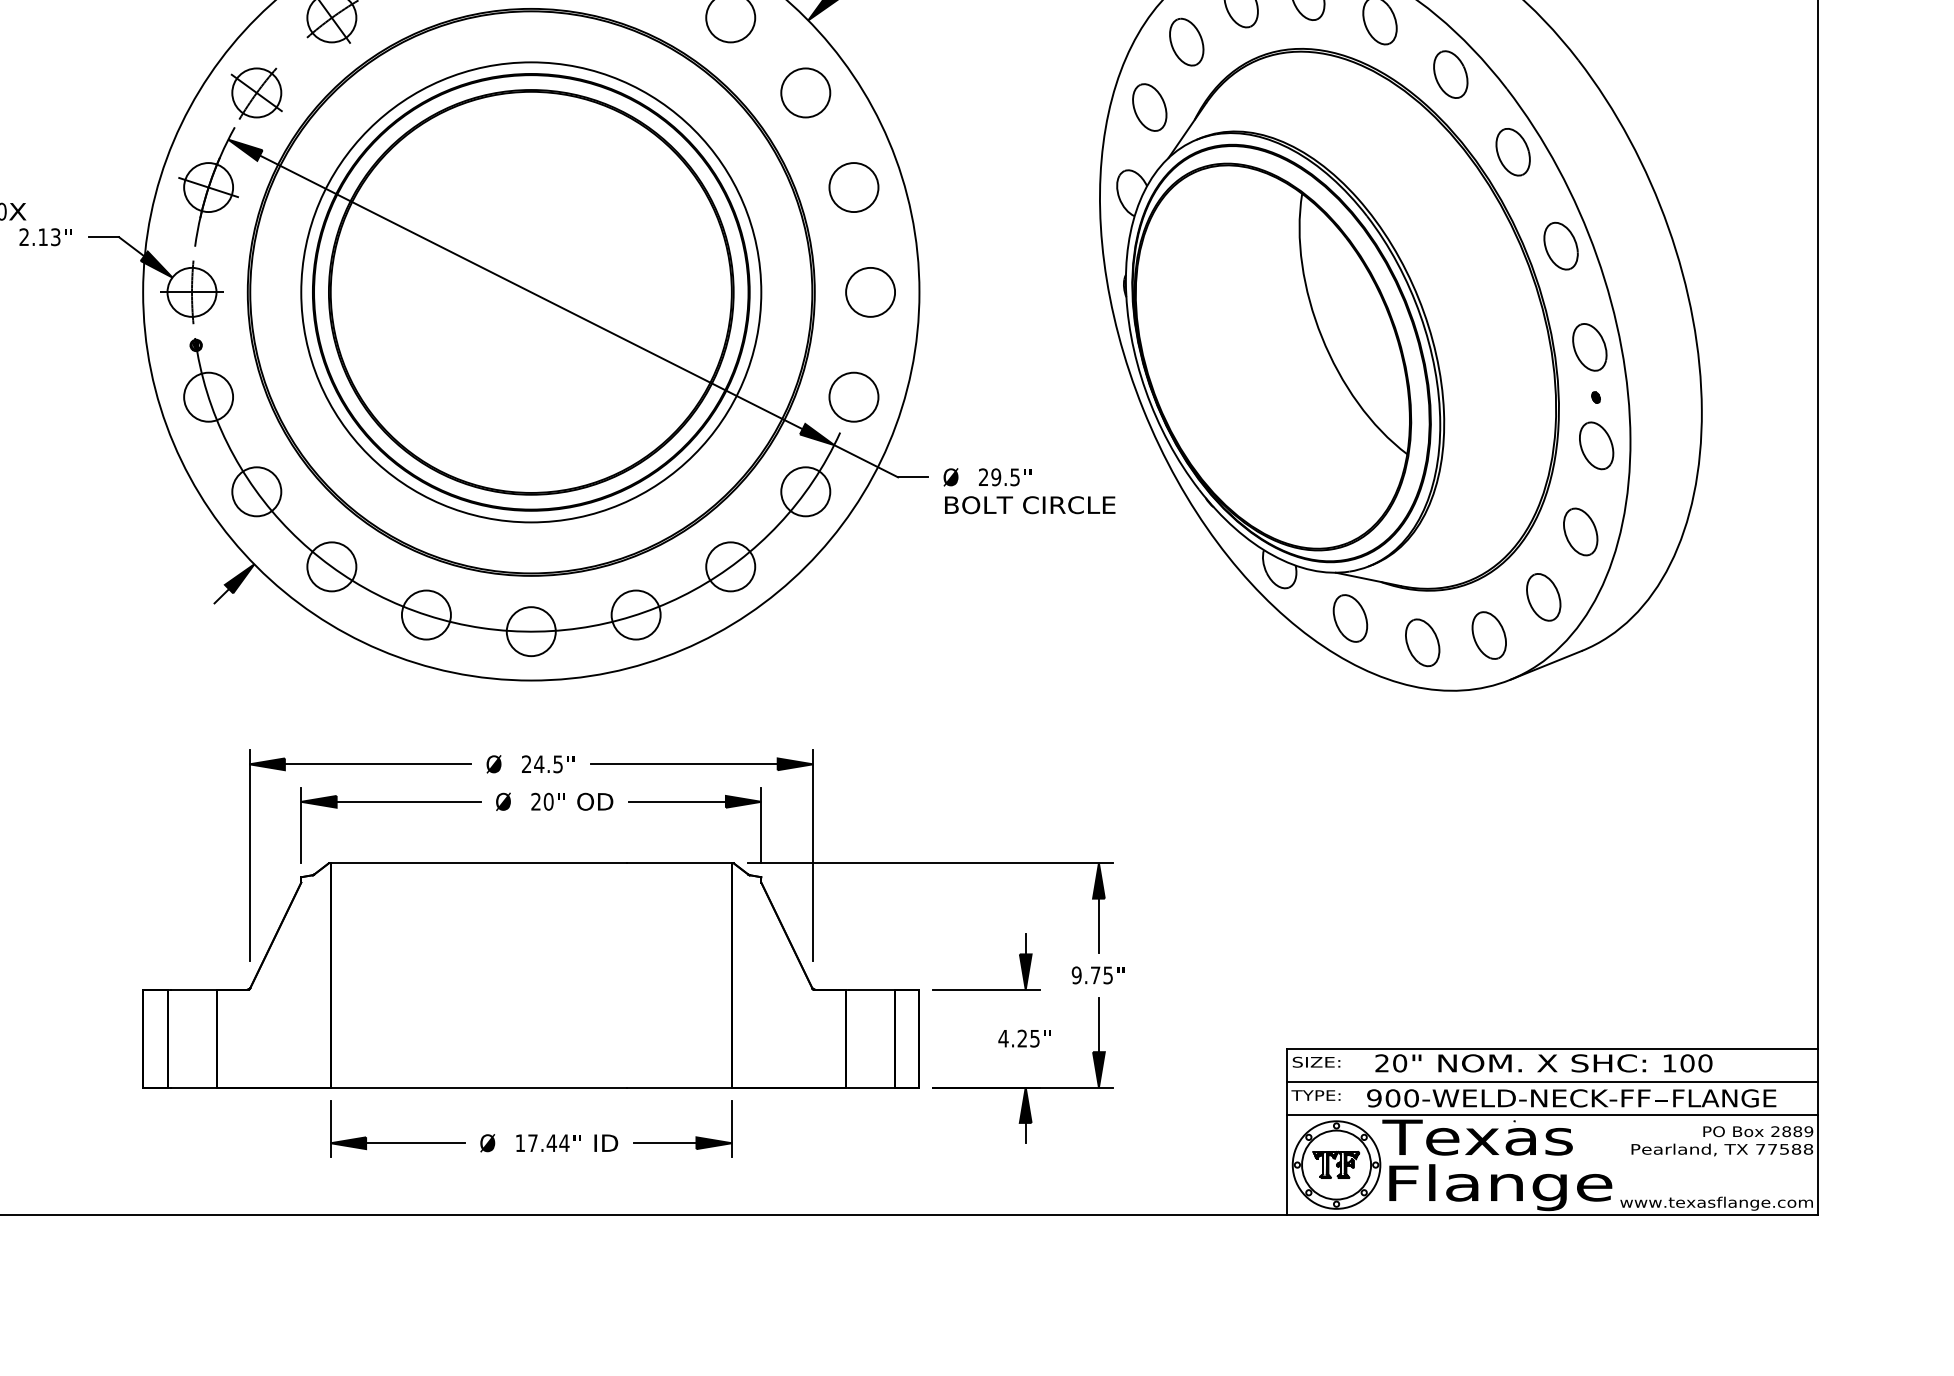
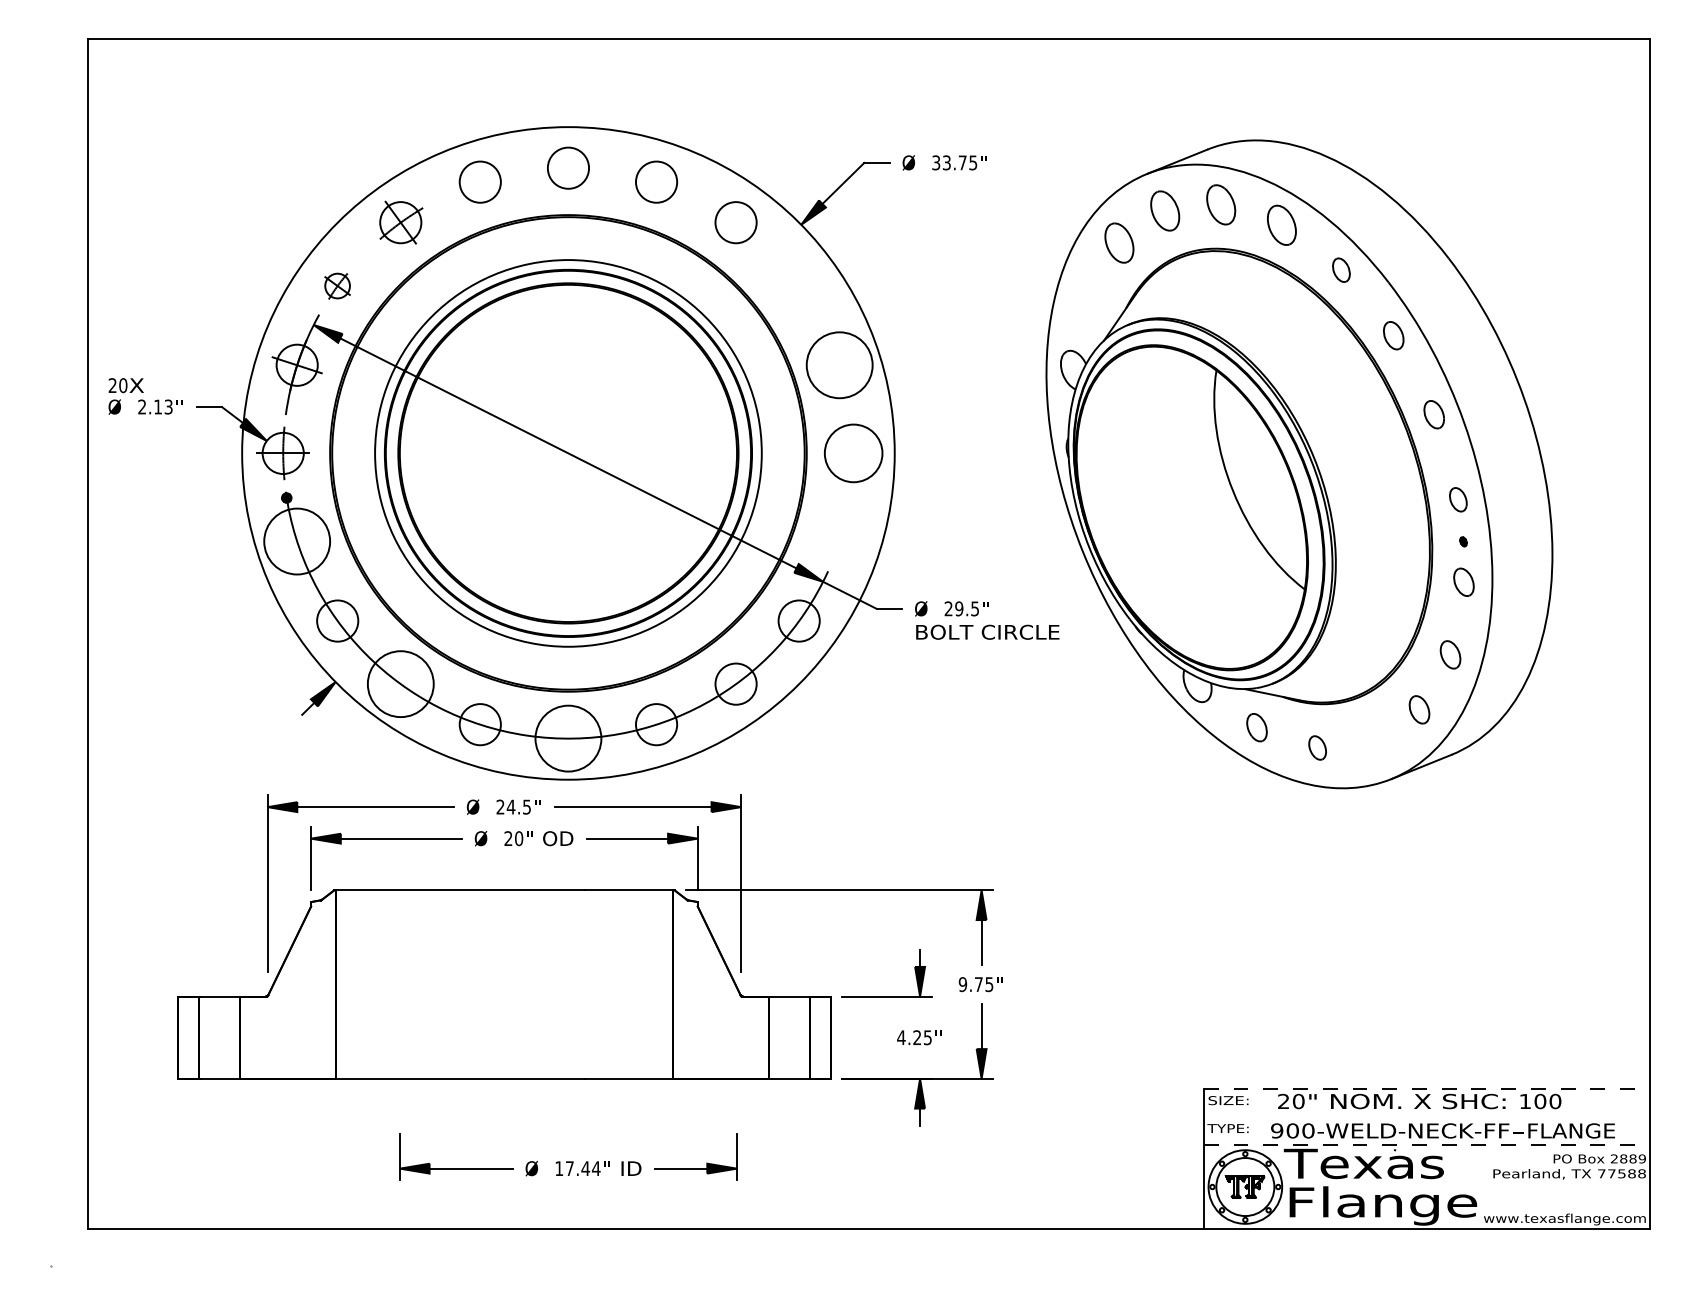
part: (1450, 73) -> (1341, 269), size x0.6
circle: (804, 92) -> (798, 285), removed
part: (256, 93) -> (337, 286), size x0.6
part: (1149, 106) -> (1088, 297), removed
part: (1512, 152) -> (1393, 335), size x0.7
circle: (853, 186) -> (839, 364), size x1.6
part: (1561, 246) -> (1434, 414), size x0.7
circle: (870, 292) -> (853, 453), size x1.4
part: (1590, 347) -> (1458, 499), size x0.6
circle: (207, 397) -> (296, 541), size x1.6
circle: (853, 397) -> (839, 541), removed
part: (1596, 444) -> (1463, 581), size x0.7
part: (1580, 531) -> (1450, 654), size x0.7
circle: (331, 566) -> (400, 683), size x1.6
part: (1543, 597) -> (1419, 709), size x0.7
part: (1349, 618) -> (1256, 727), size x0.7
circle: (531, 631) -> (568, 738), size x1.6
part: (1488, 635) -> (1373, 741), removed
part: (1422, 642) -> (1317, 747), size x0.6
part: (632, 946) -> (589, 960), moved
line: (1553, 1049) -> (1427, 1089), solid -> dashed
line: (1552, 1082) -> (1426, 1117), removed
line: (1553, 1115) -> (1427, 1145), solid -> dashed

